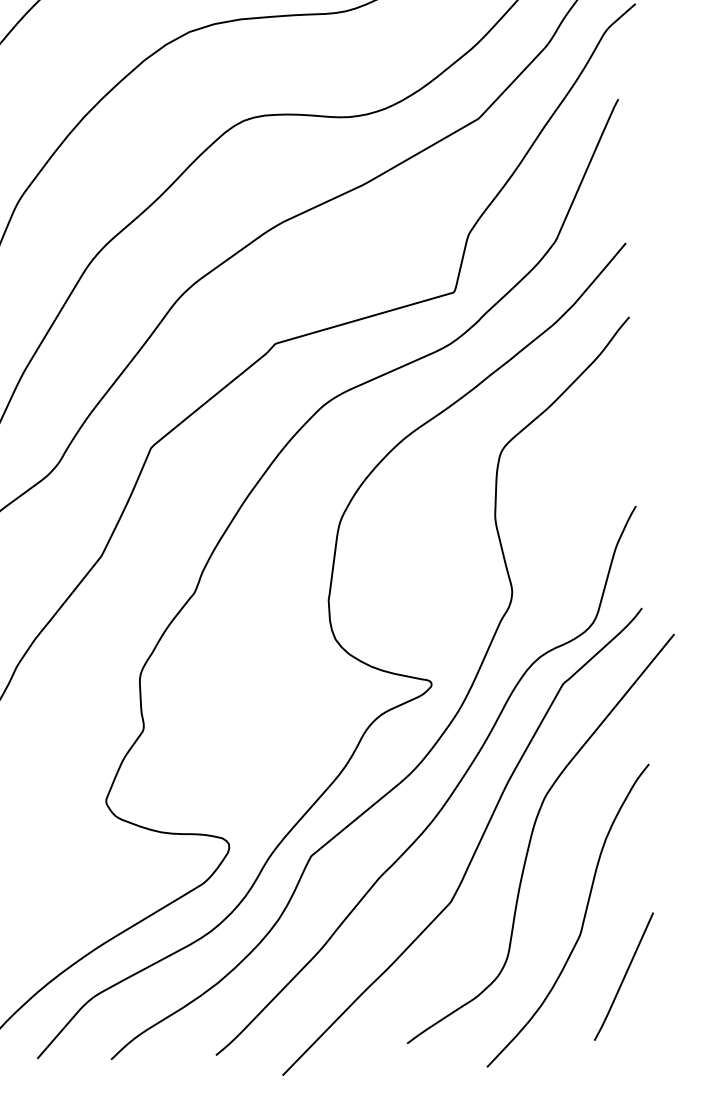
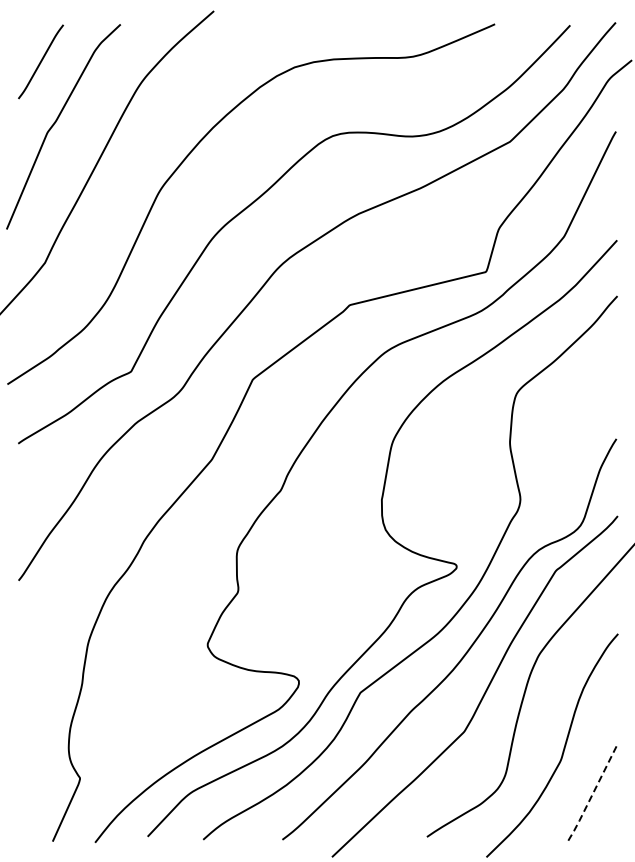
line: (624, 979) -> (592, 795), solid -> dashed

